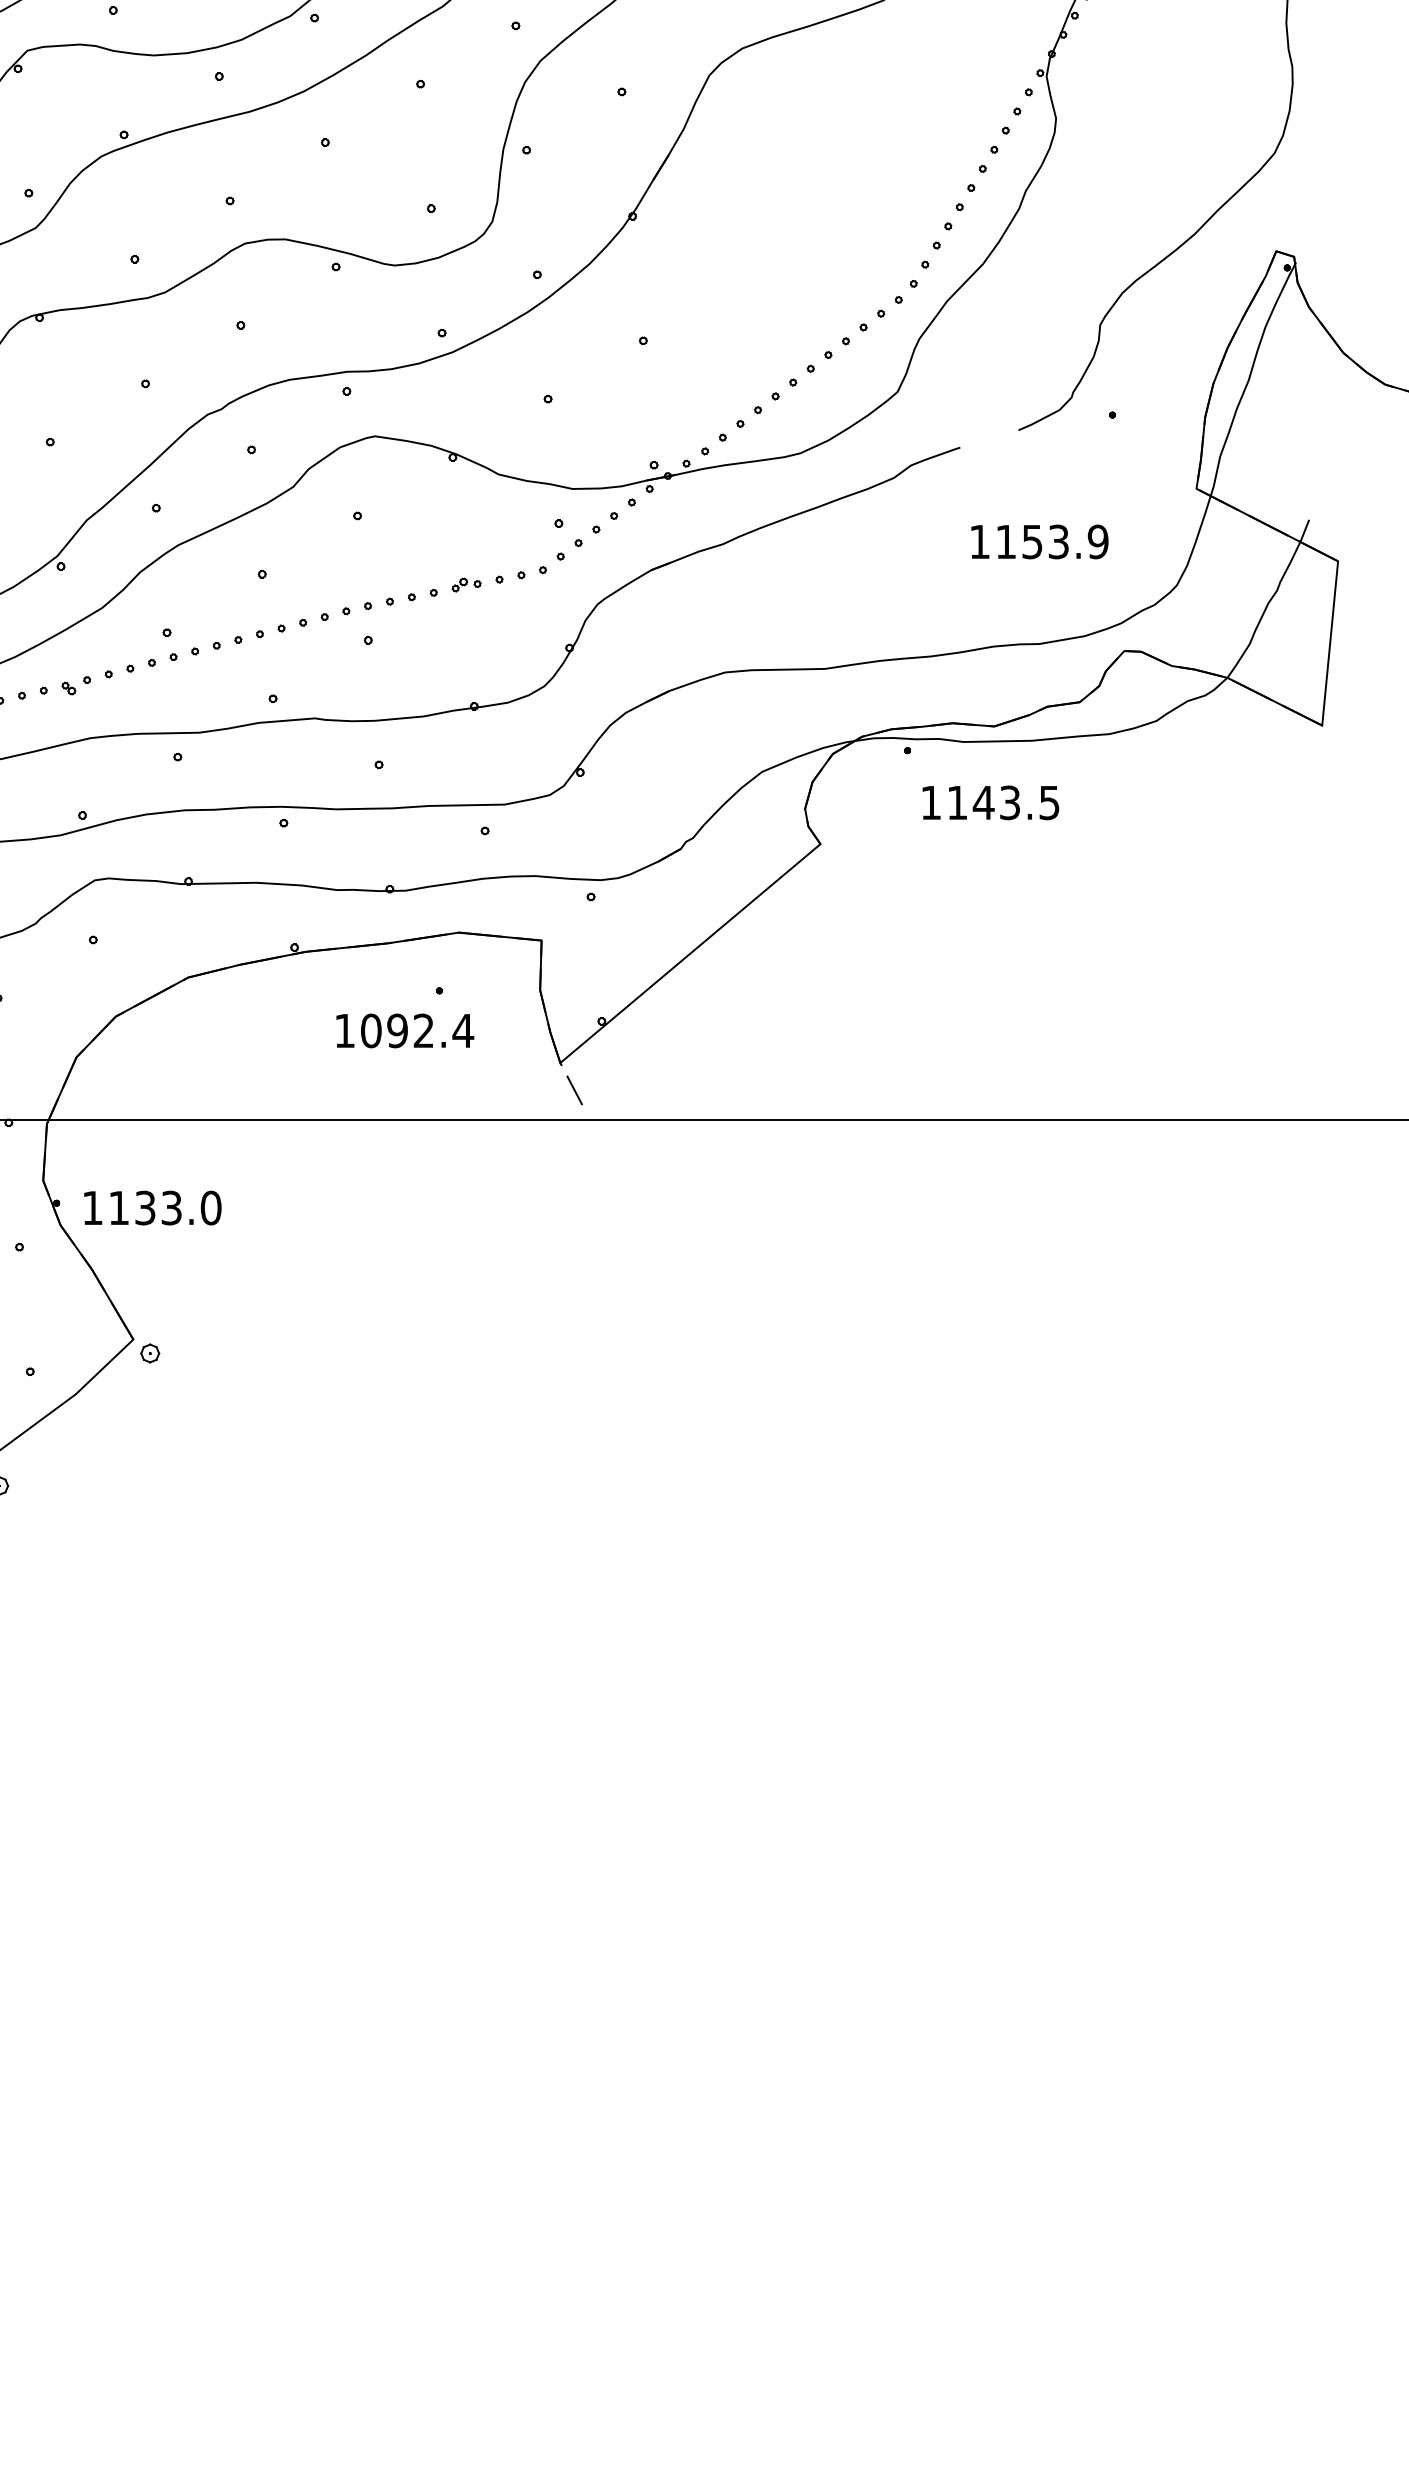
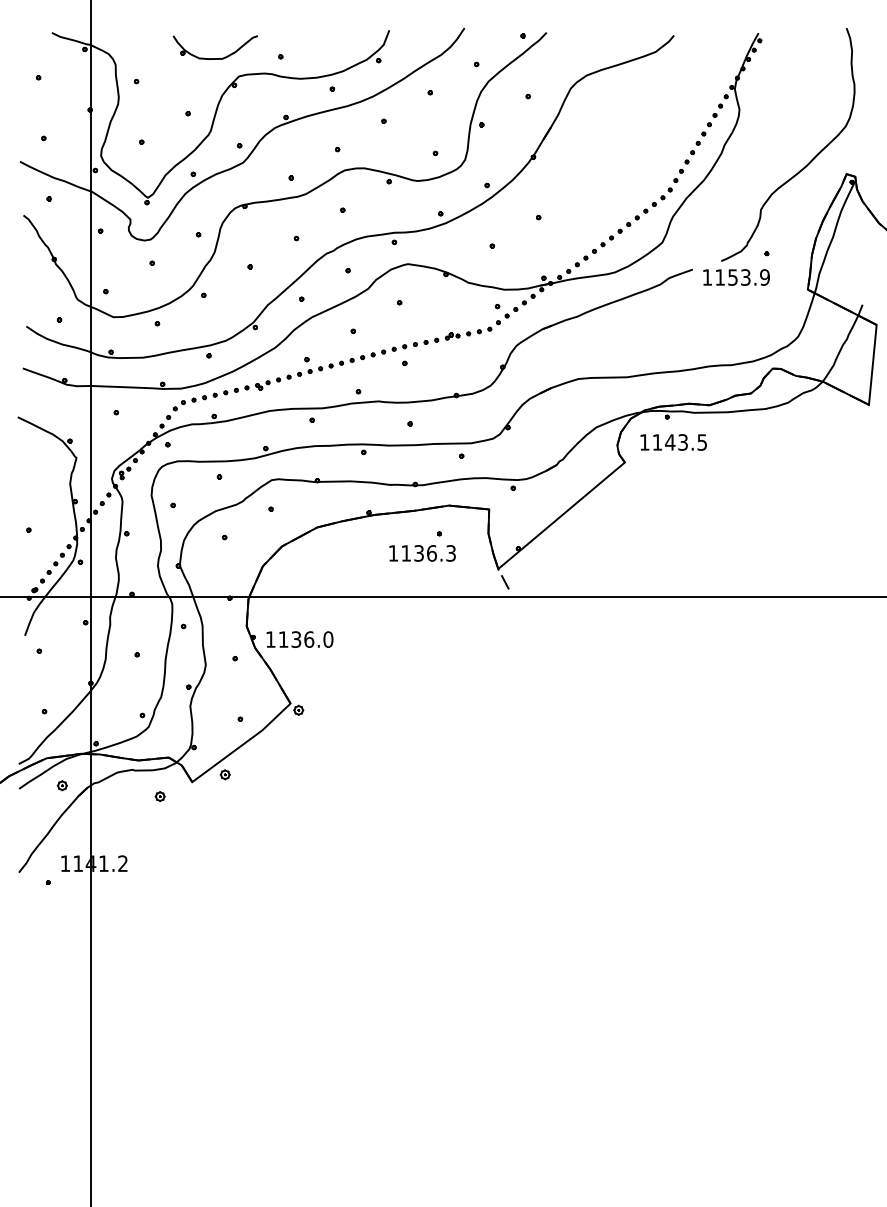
text: (1039, 541) -> (736, 277), moved
text: (990, 802) -> (673, 442), moved
text: (416, 1031) -> (428, 553), 1092.4 -> 1136.3
text: (172, 1207) -> (309, 639), 1133.0 -> 1136.0

